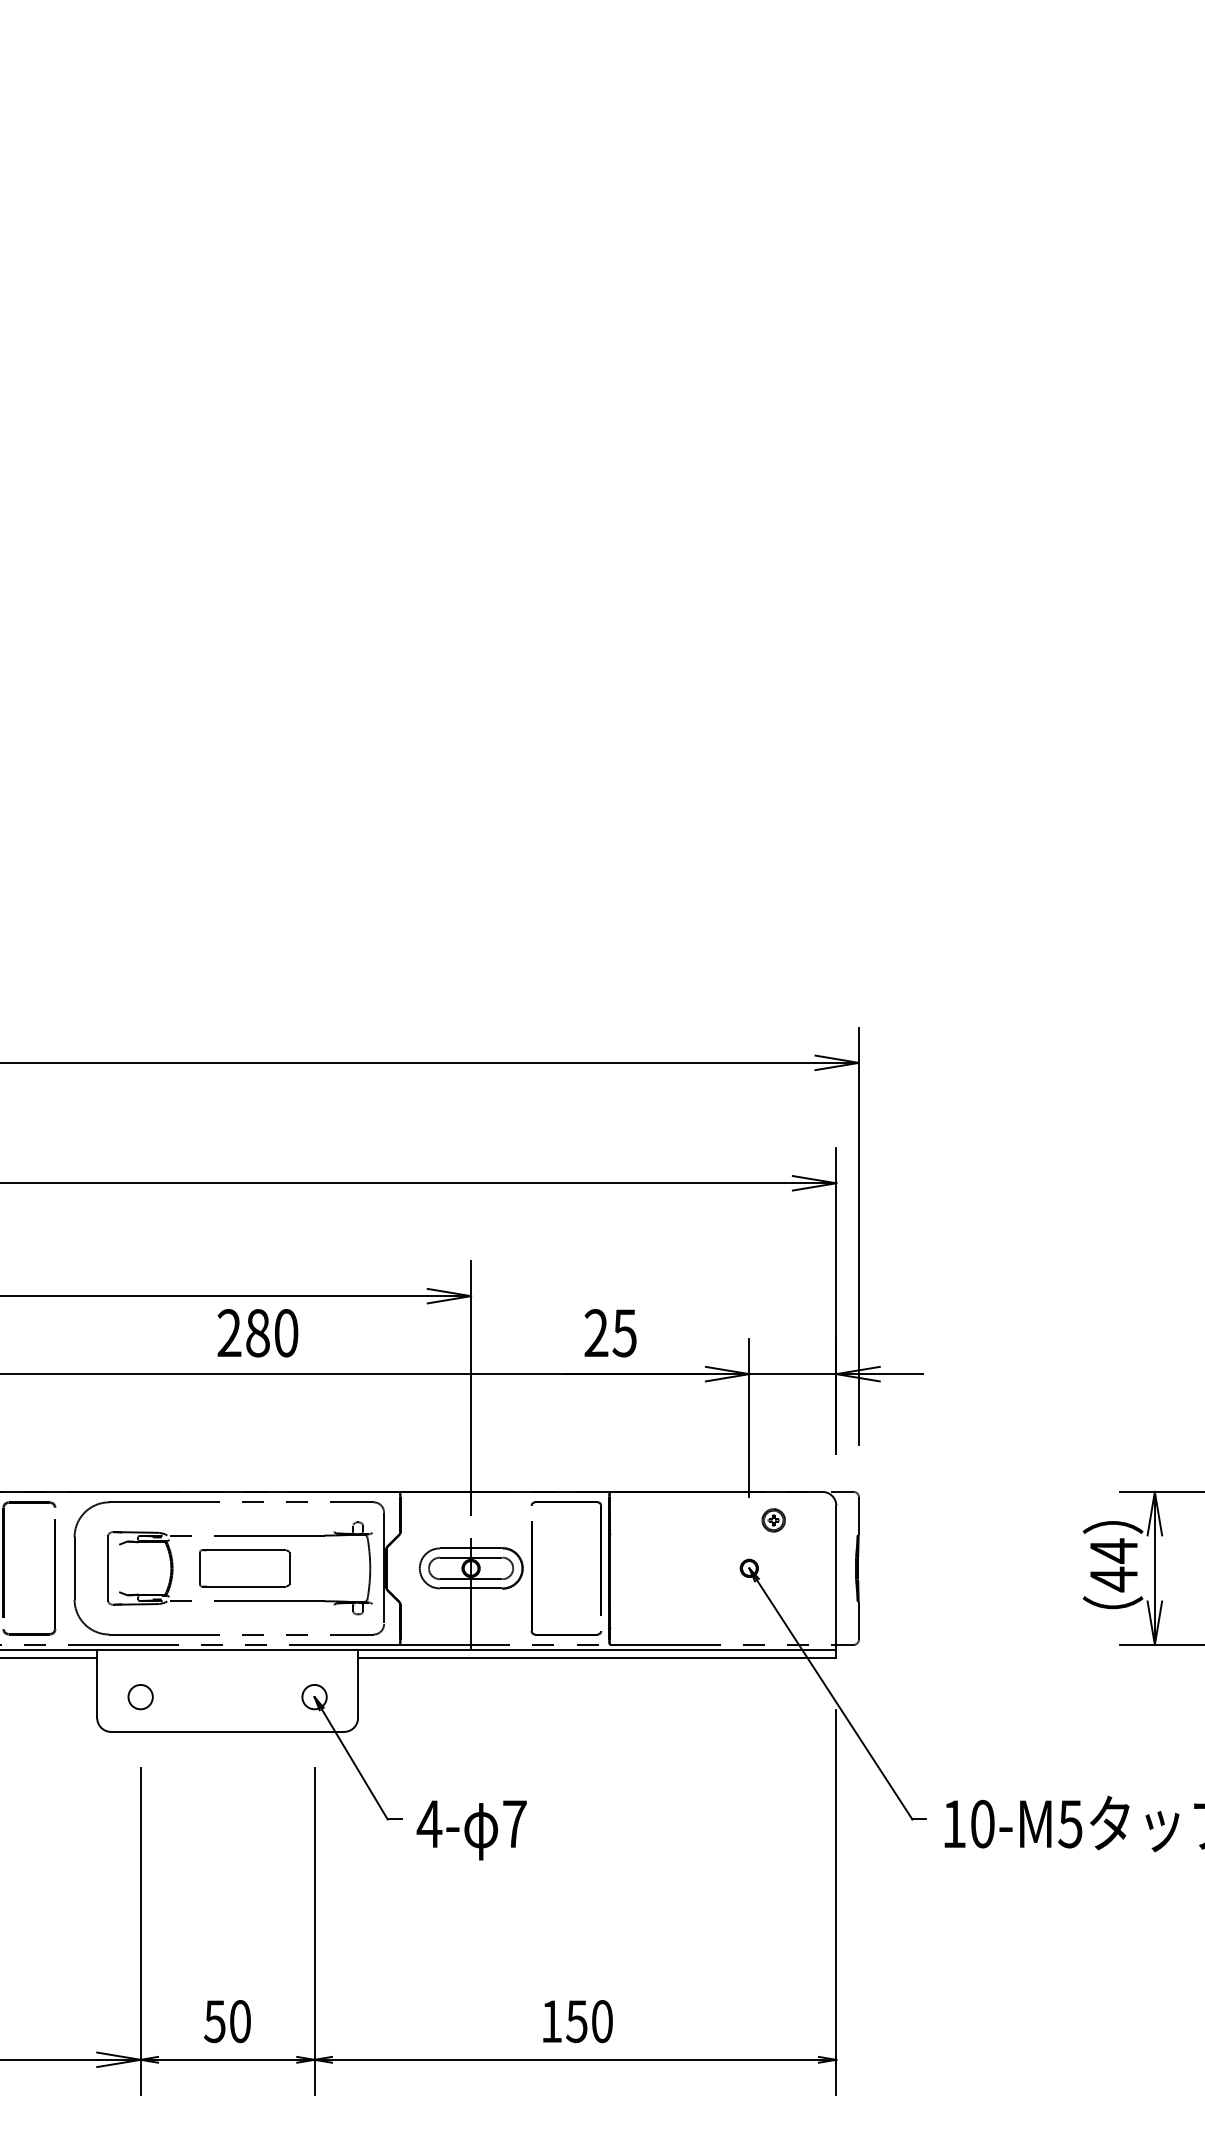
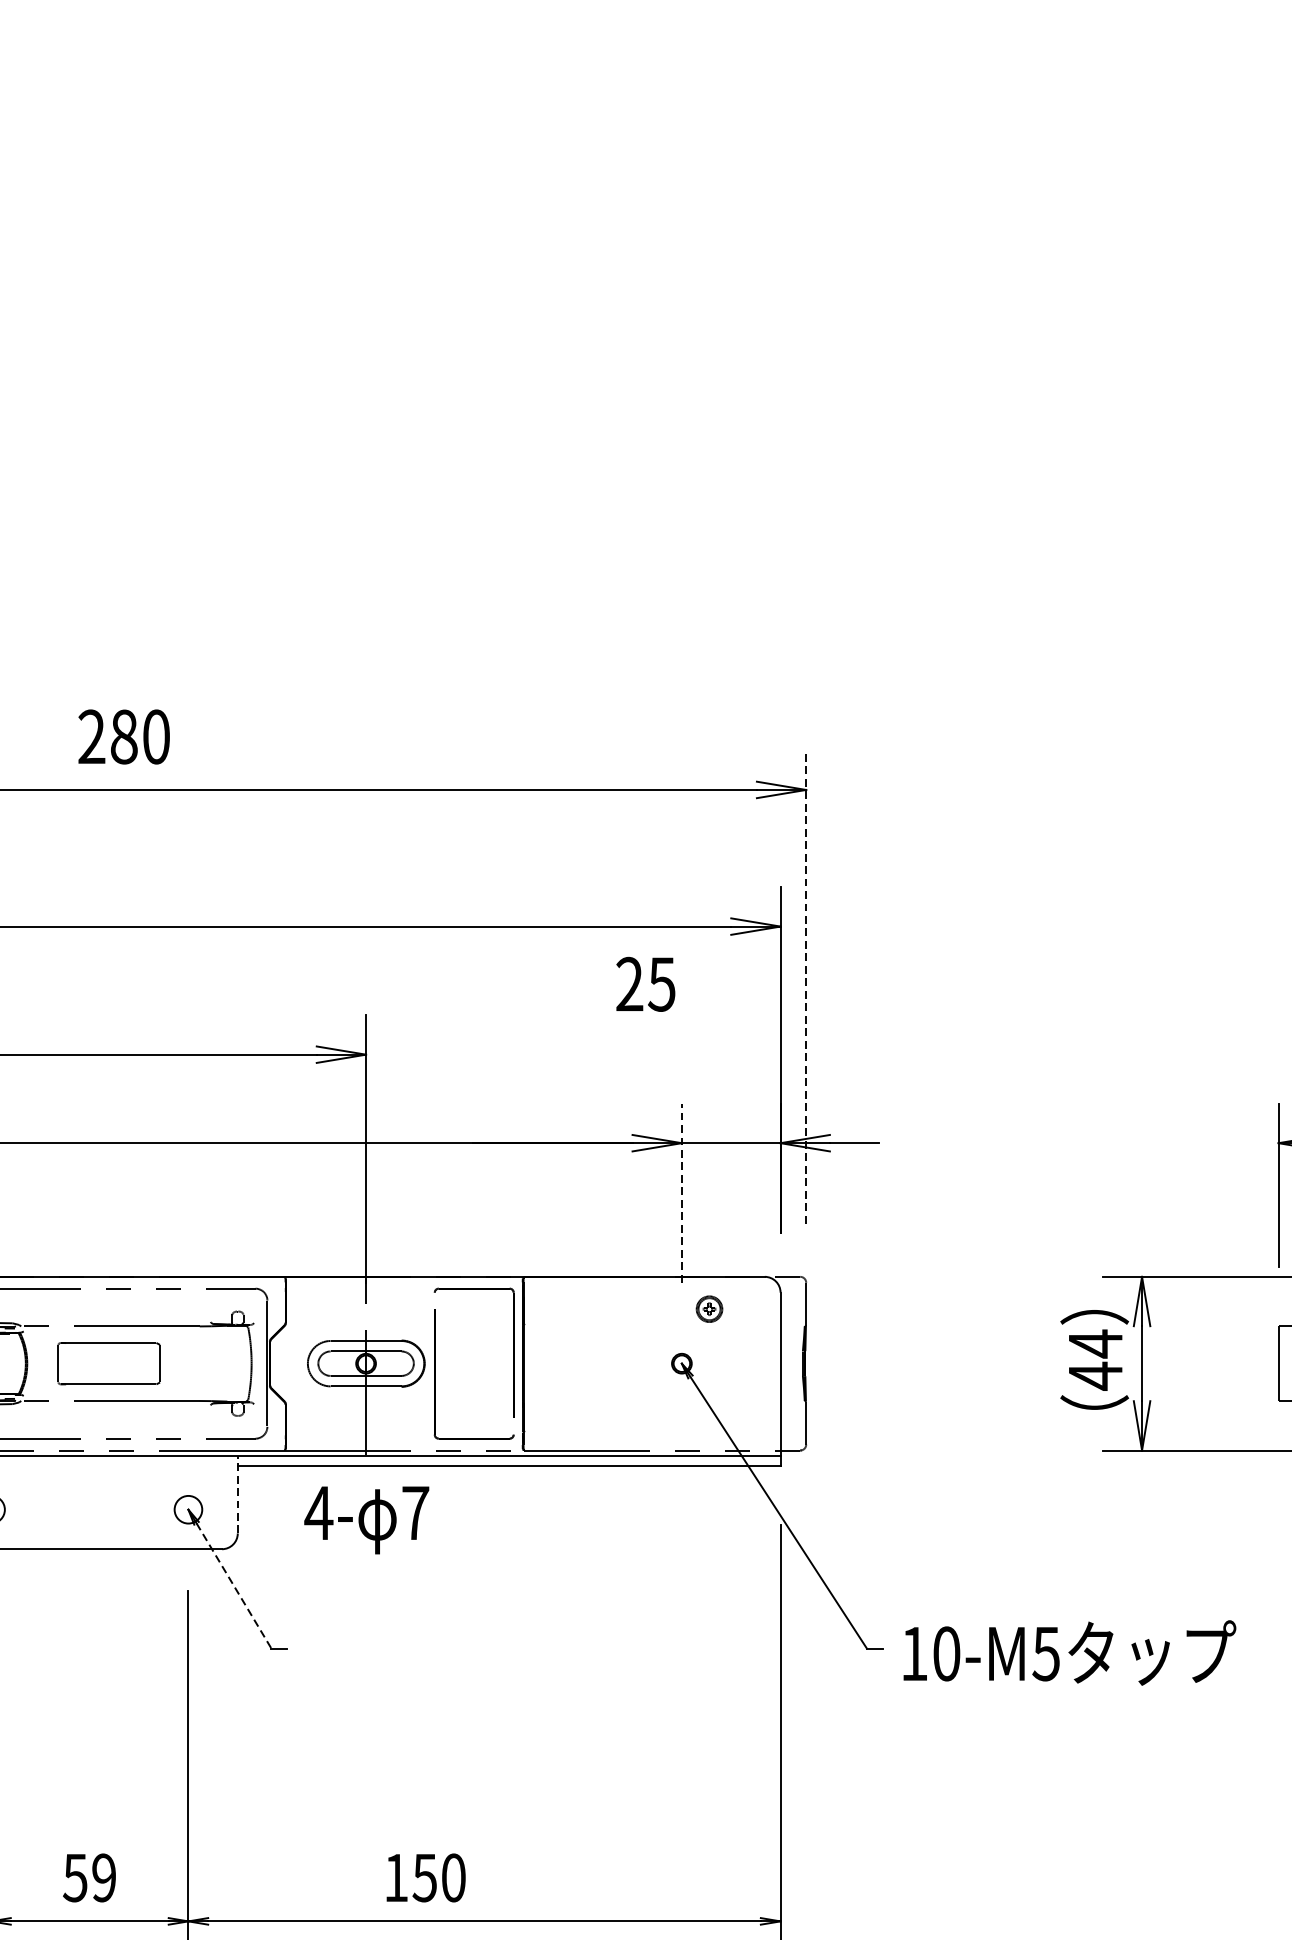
line: (858, 1236) -> (805, 986), solid -> dashed
text: (257, 1333) -> (123, 737), moved
text: (610, 1333) -> (645, 984), moved
line: (749, 1418) -> (682, 1193), solid -> dashed
line: (358, 1684) -> (238, 1495), solid -> dashed
line: (354, 1764) -> (233, 1586), solid -> dashed
text: (471, 1830) -> (366, 1520), moved
text: (239, 2021) -> (103, 1877), 50 -> 59
text: (577, 2021) -> (425, 1877), moved

